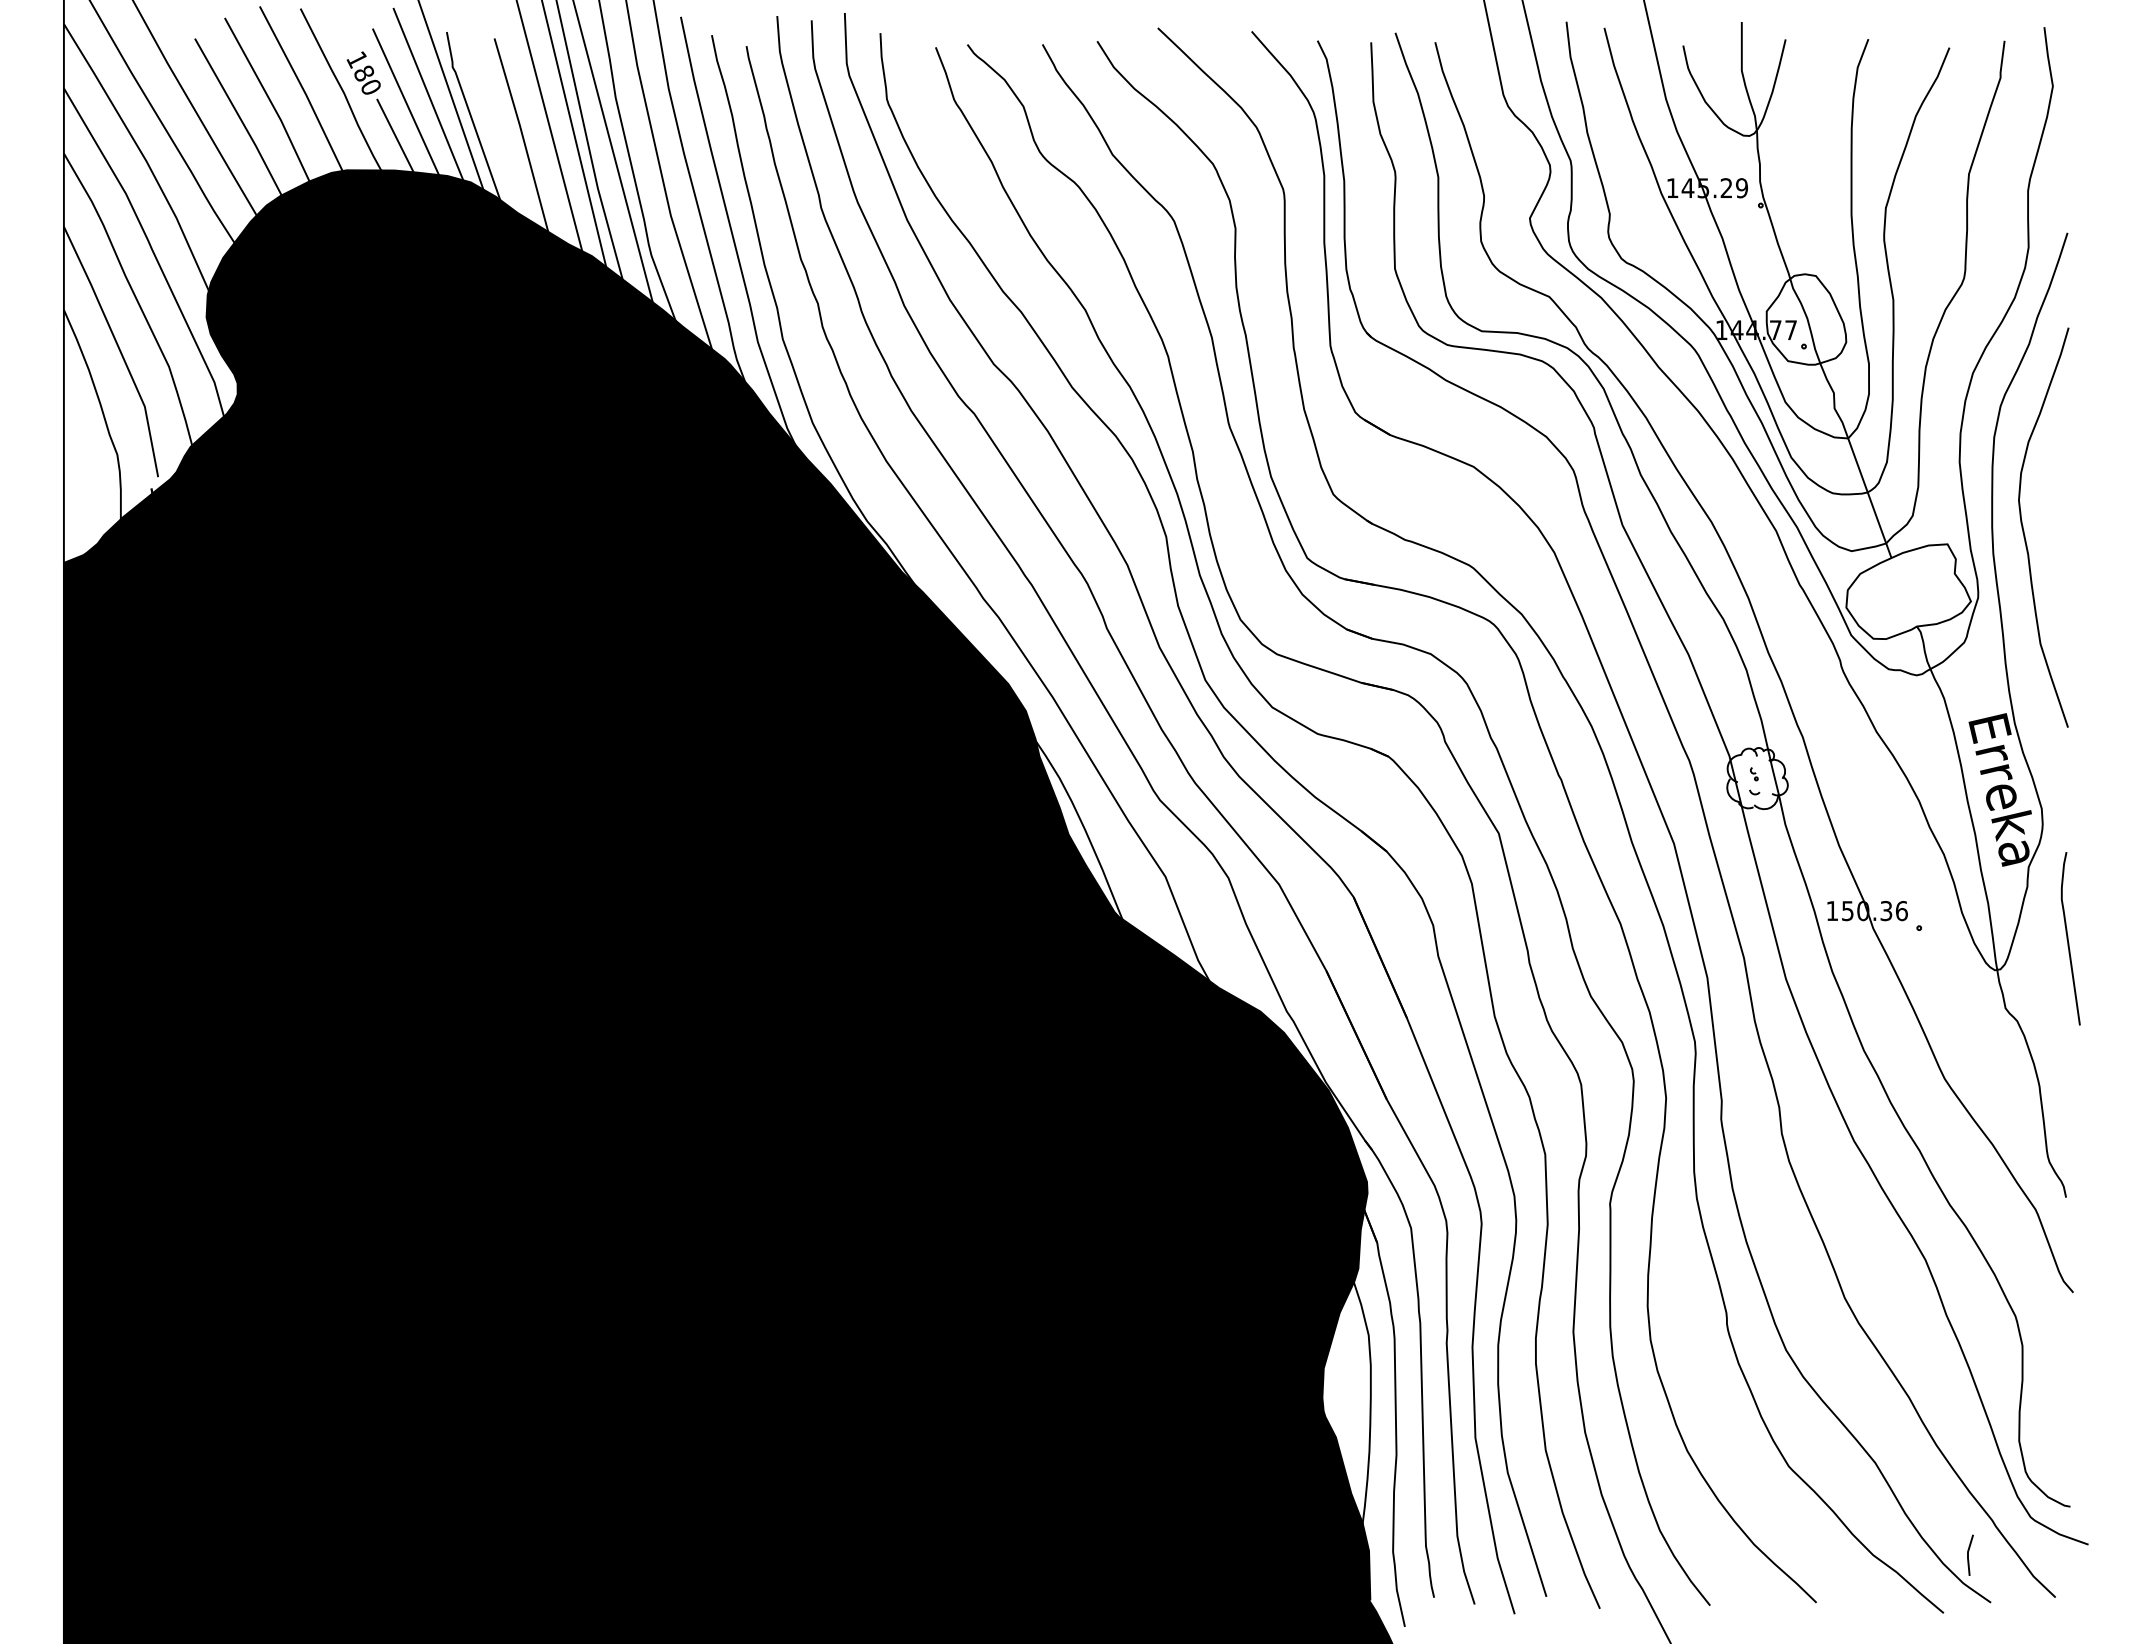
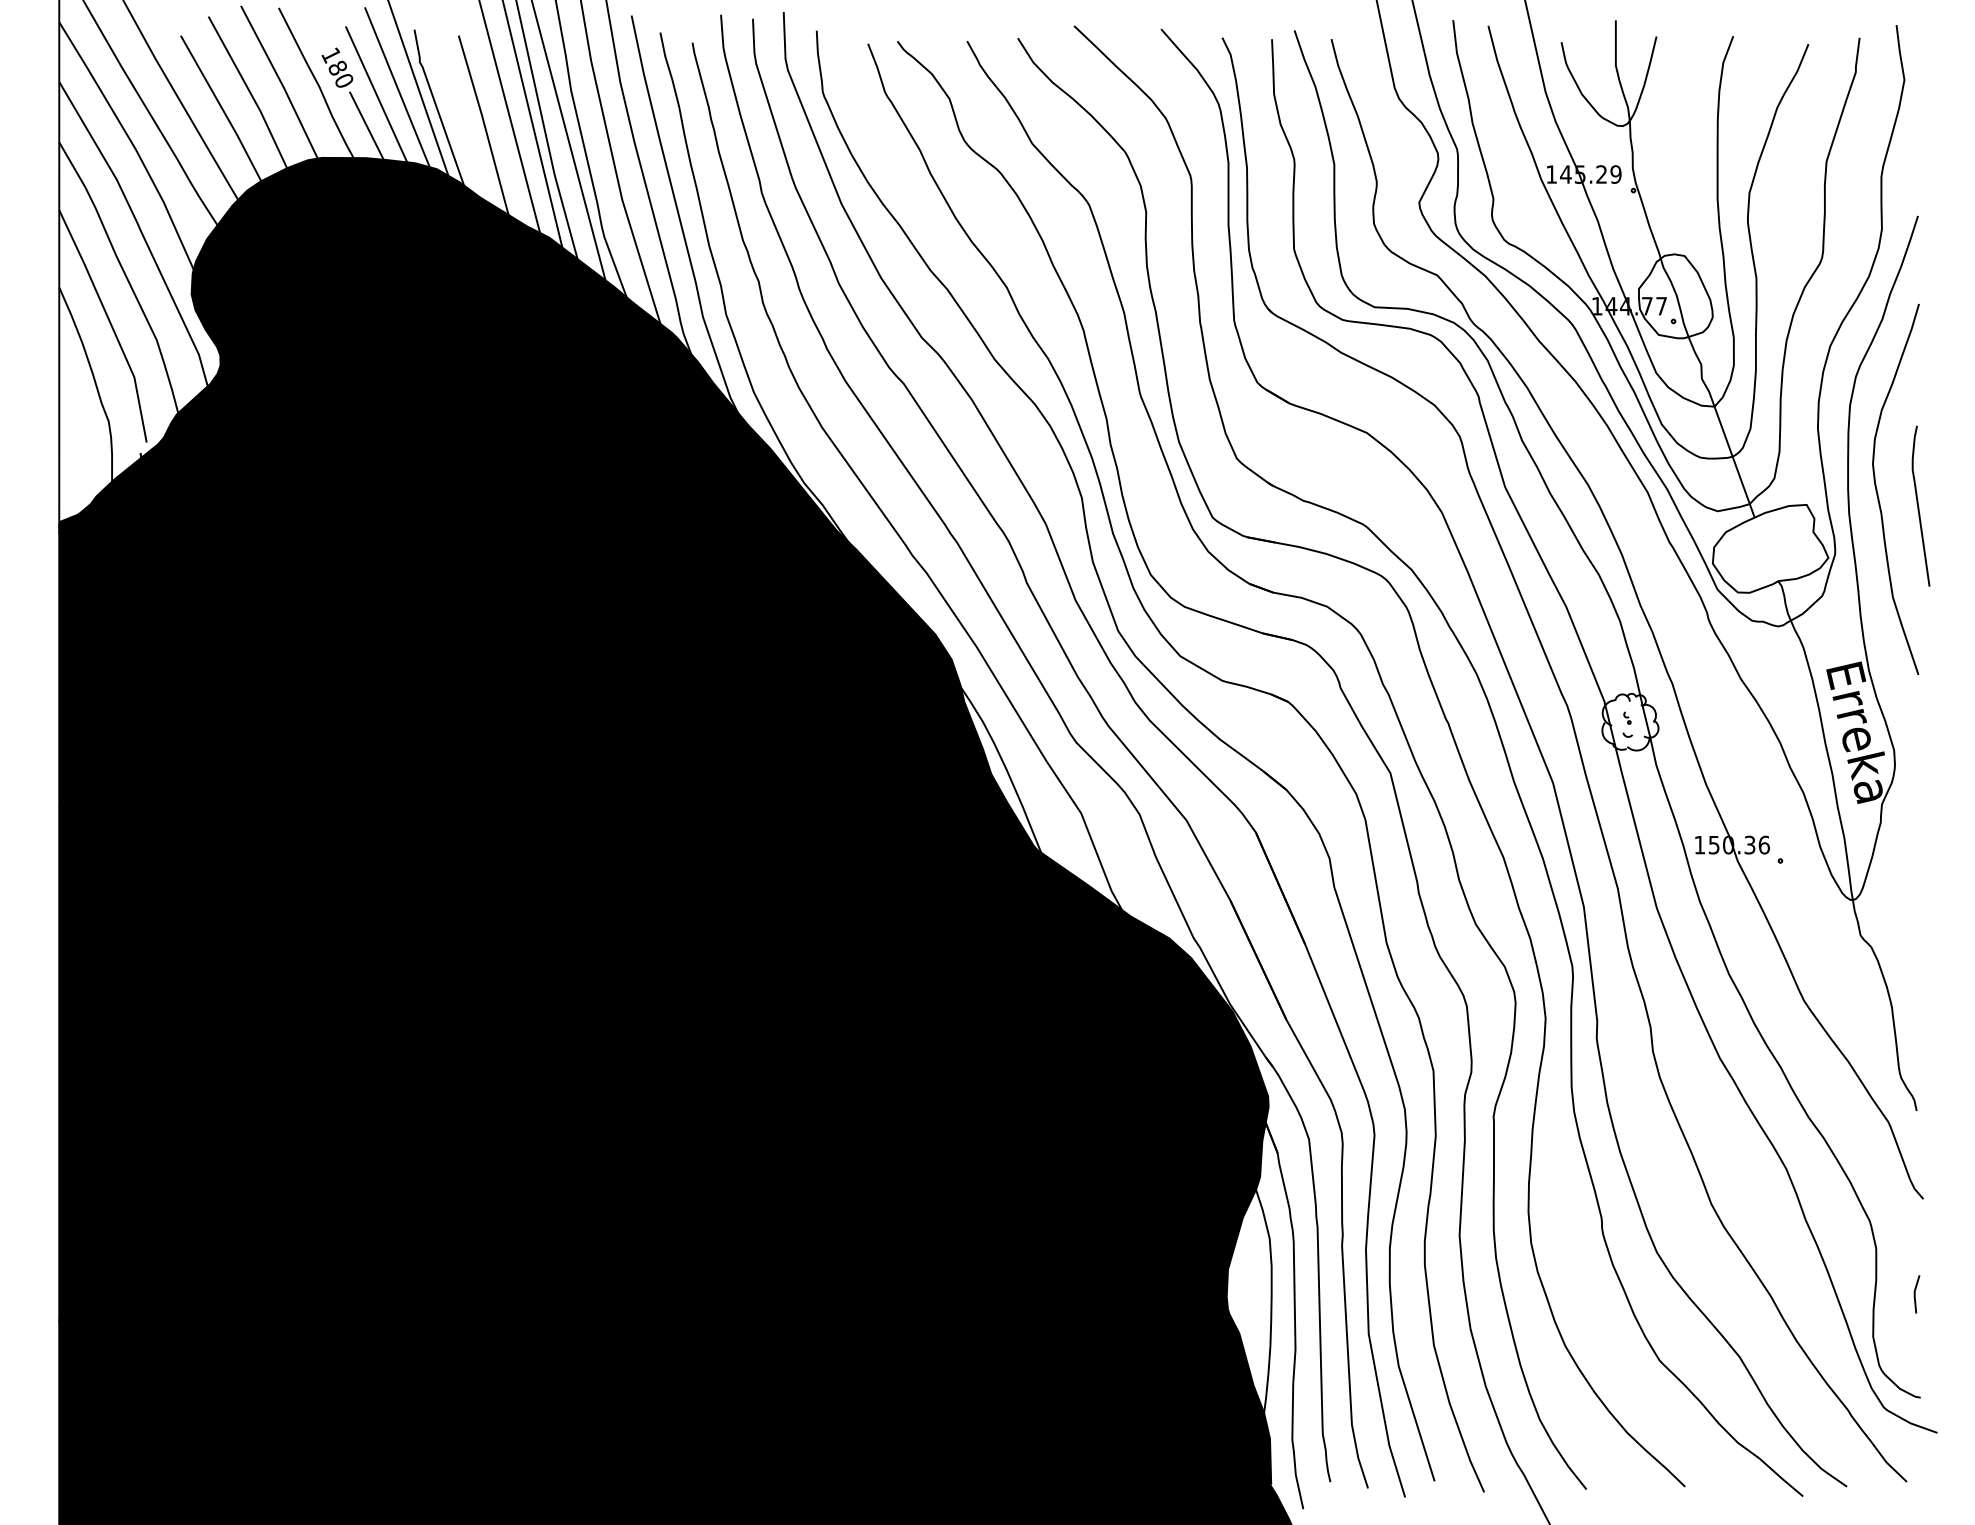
curve: (2068, 938) -> (1918, 505), moved
line: (1968, 1554) -> (1915, 1293), moved

